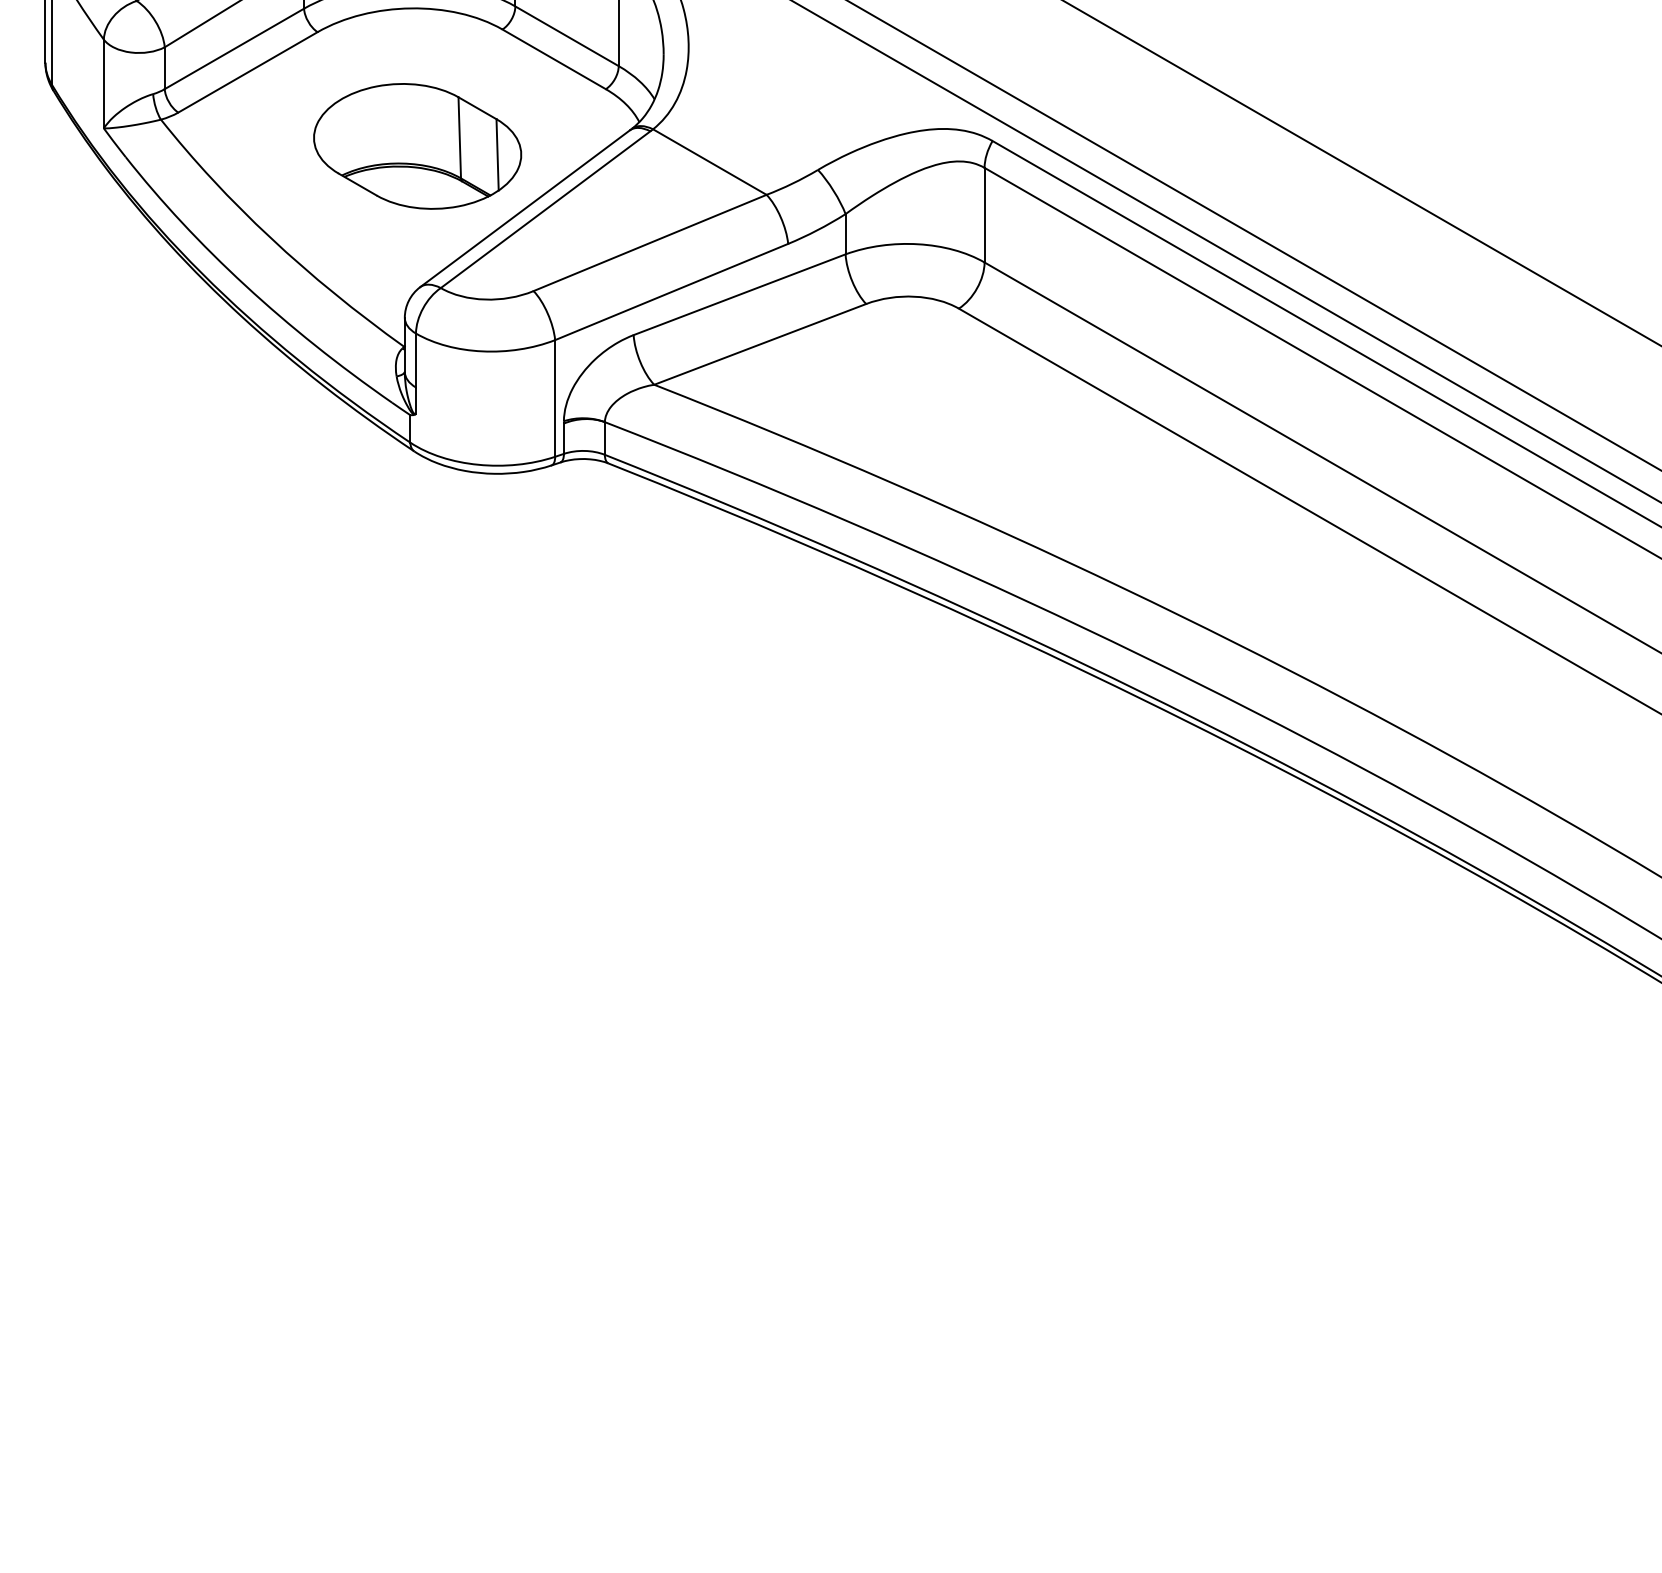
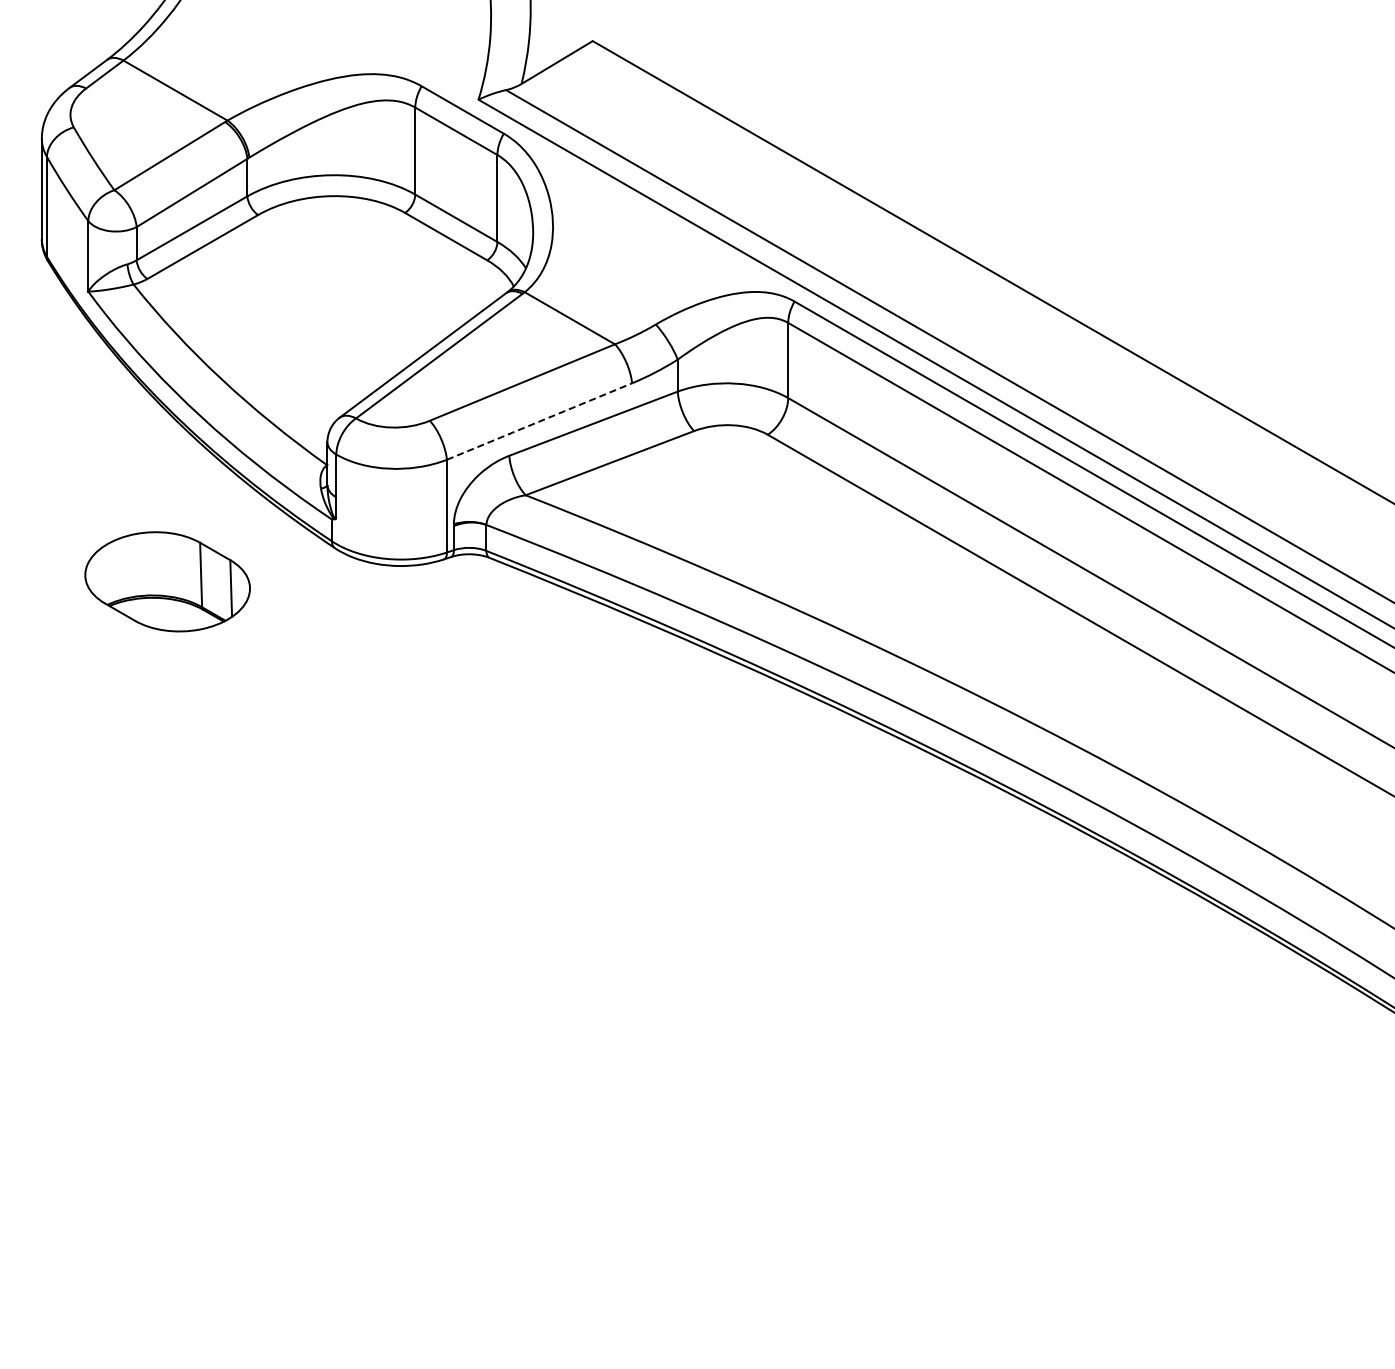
part: (417, 146) -> (167, 581), moved
line: (672, 291) -> (540, 421), solid -> dashed

